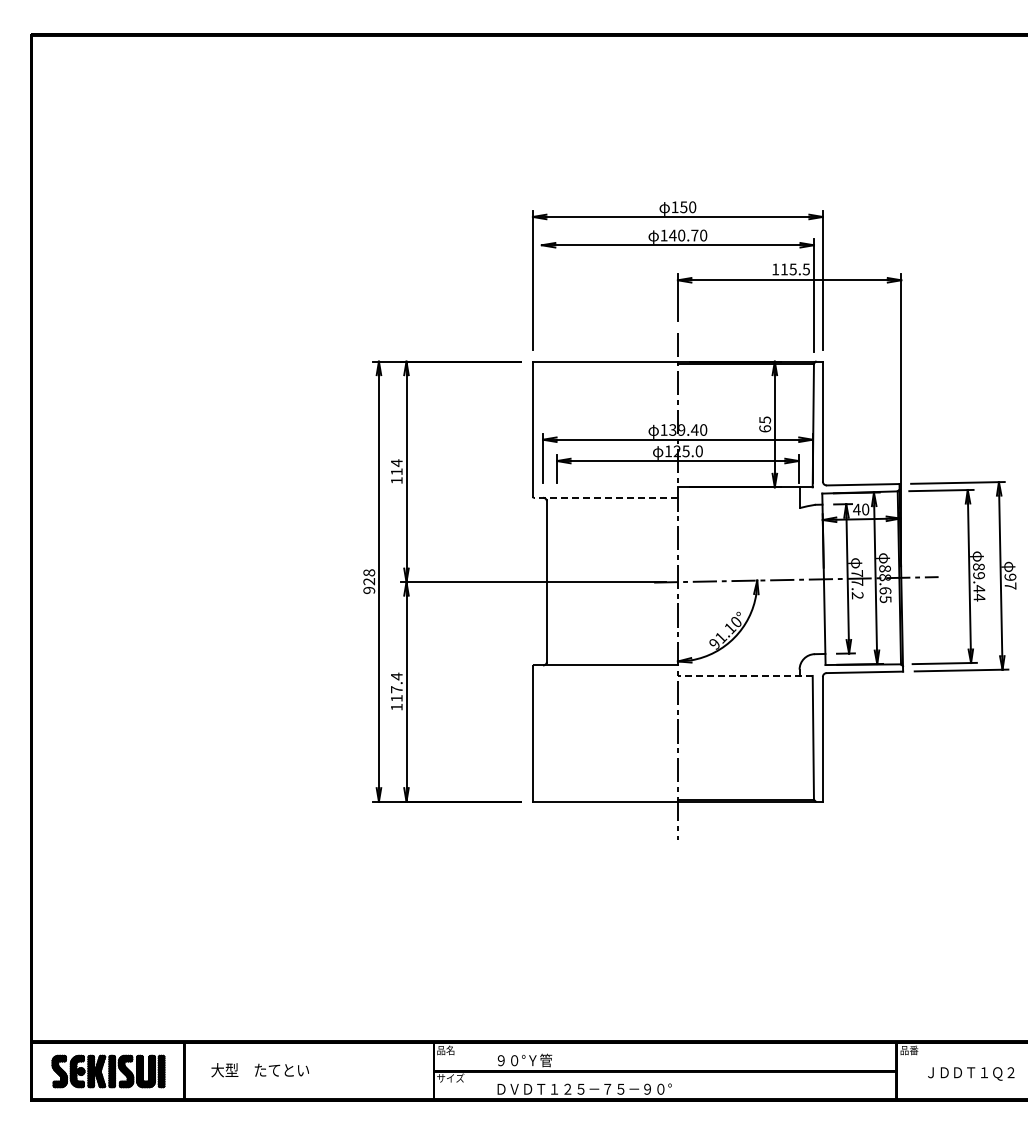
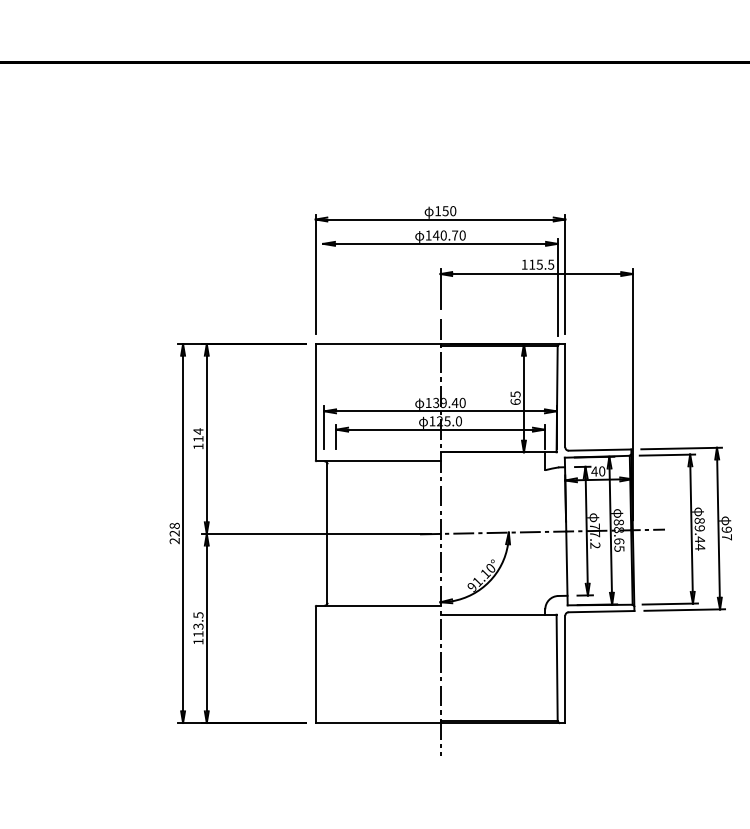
line: (605, 497) -> (378, 461), dashed -> solid
text: (369, 590) -> (174, 541), 928 -> 228
line: (744, 675) -> (497, 614), dashed -> solid
text: (396, 682) -> (198, 620), 117.4 -> 113.5

